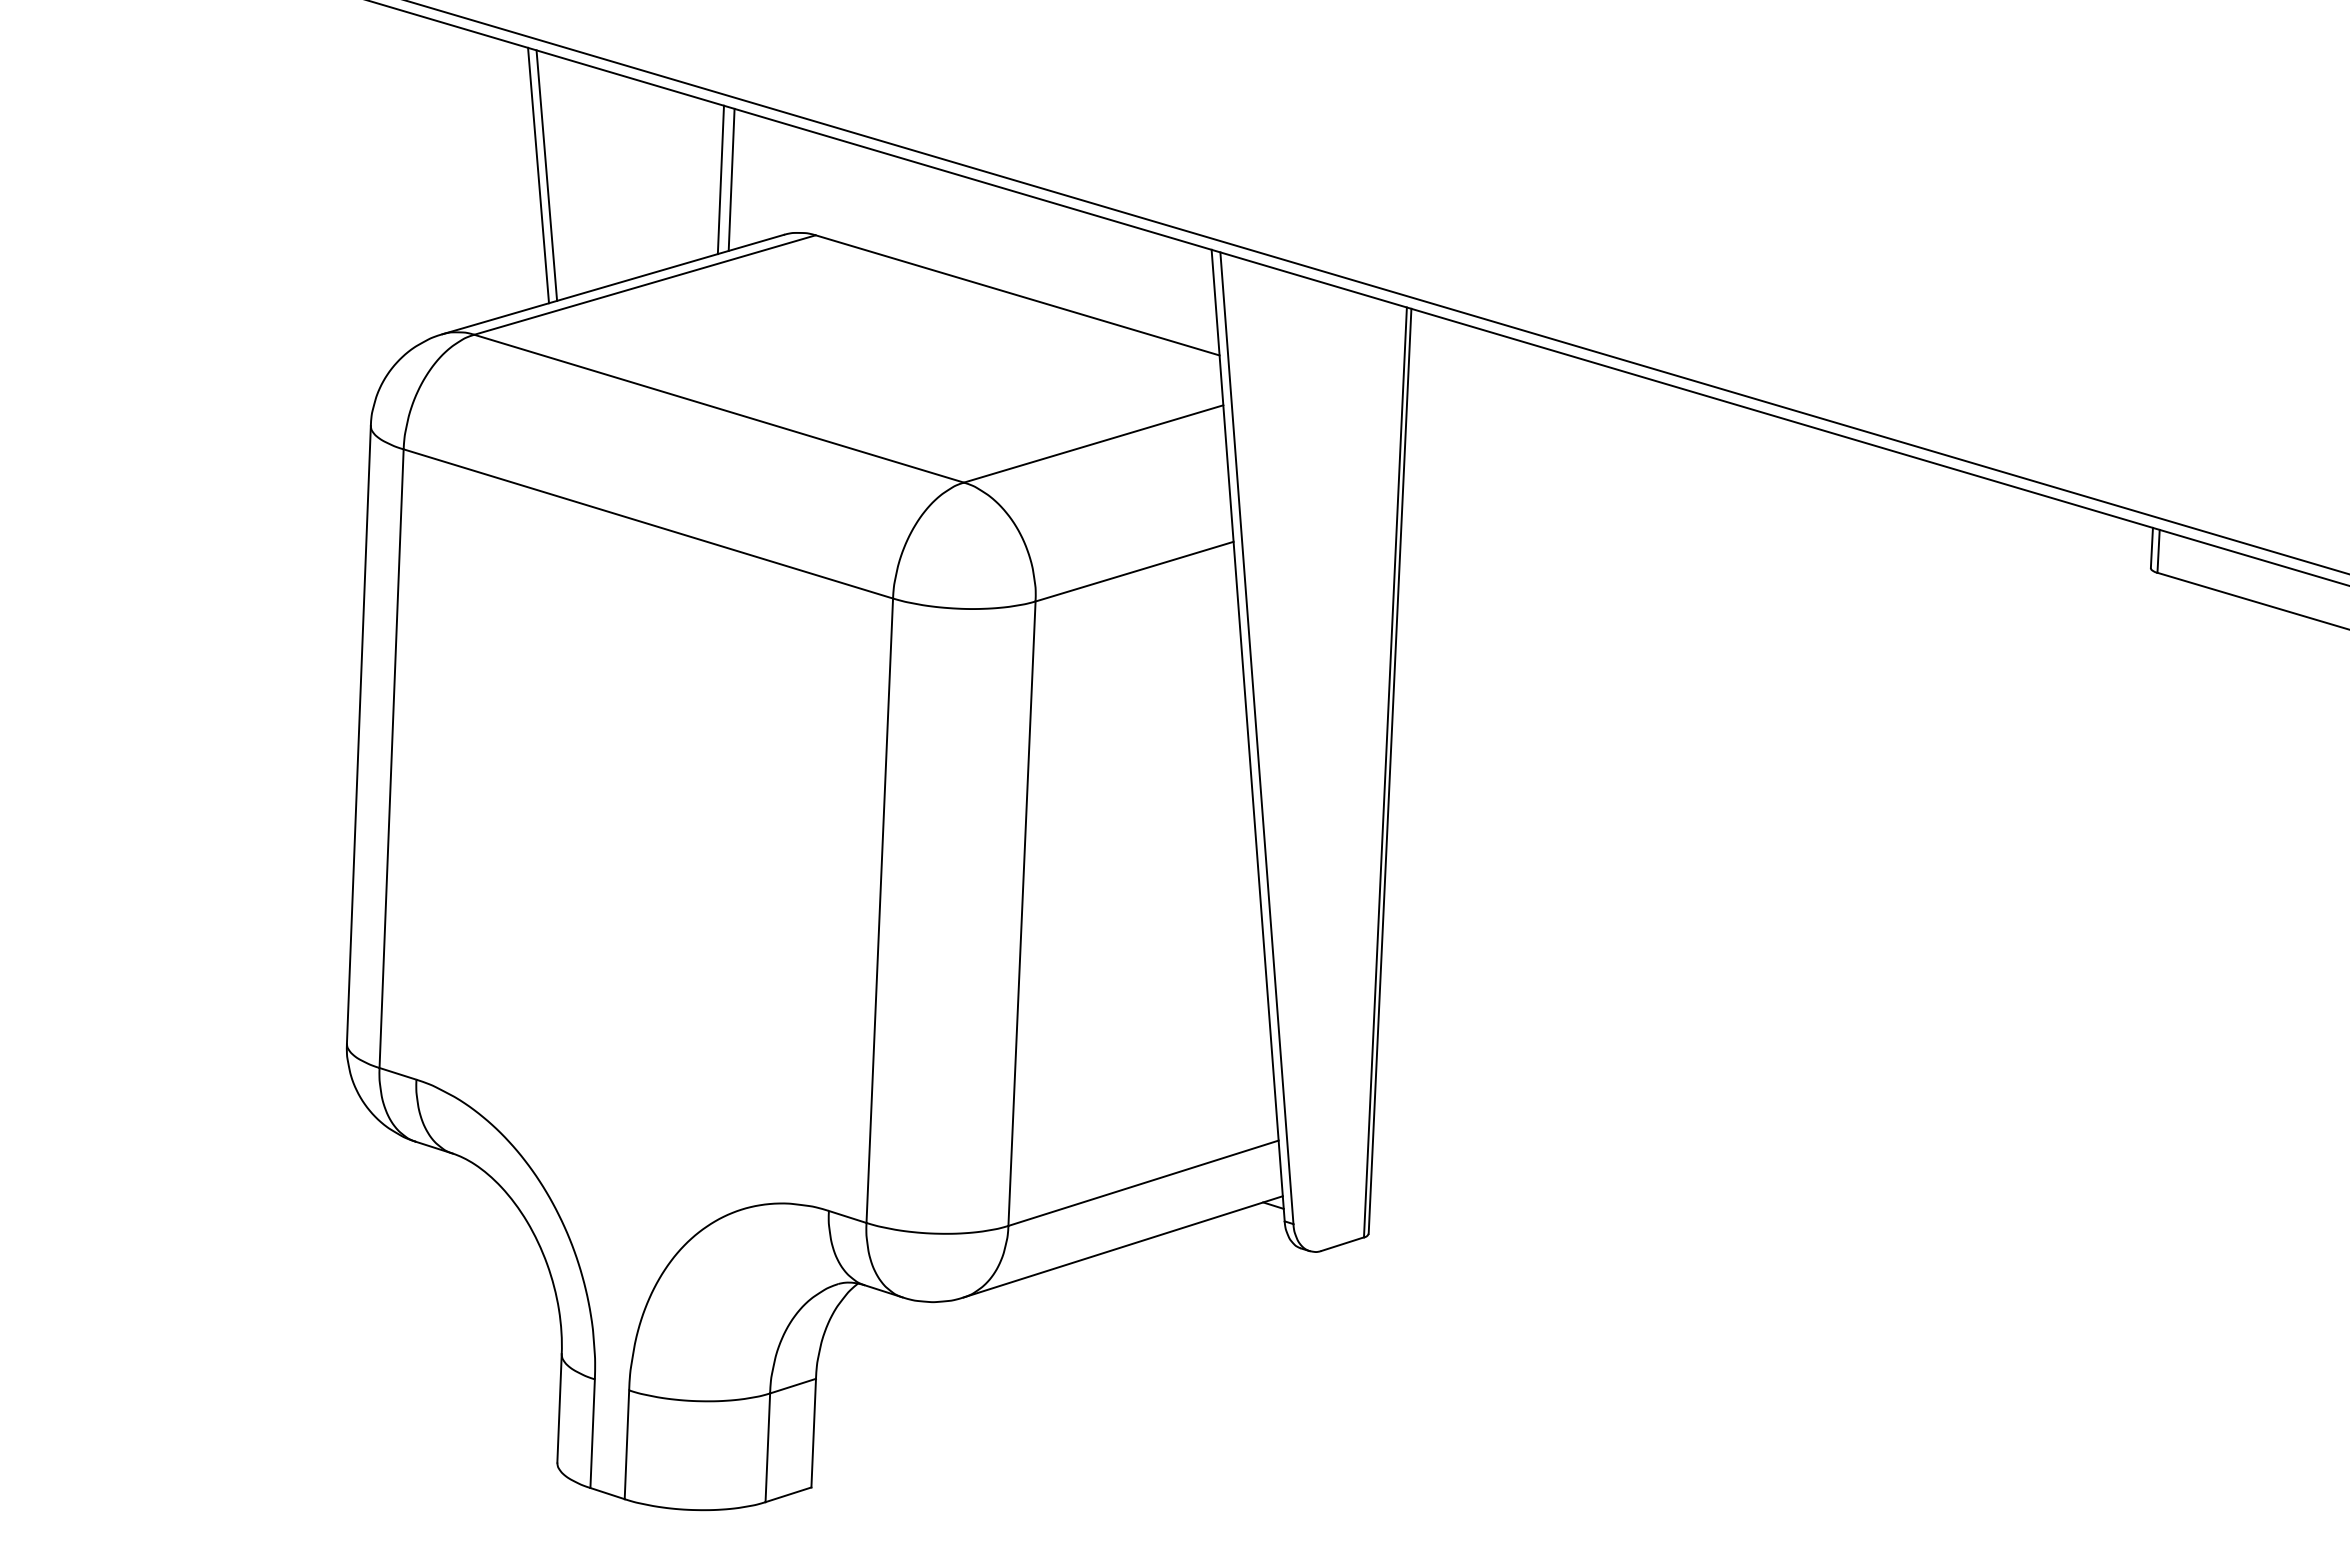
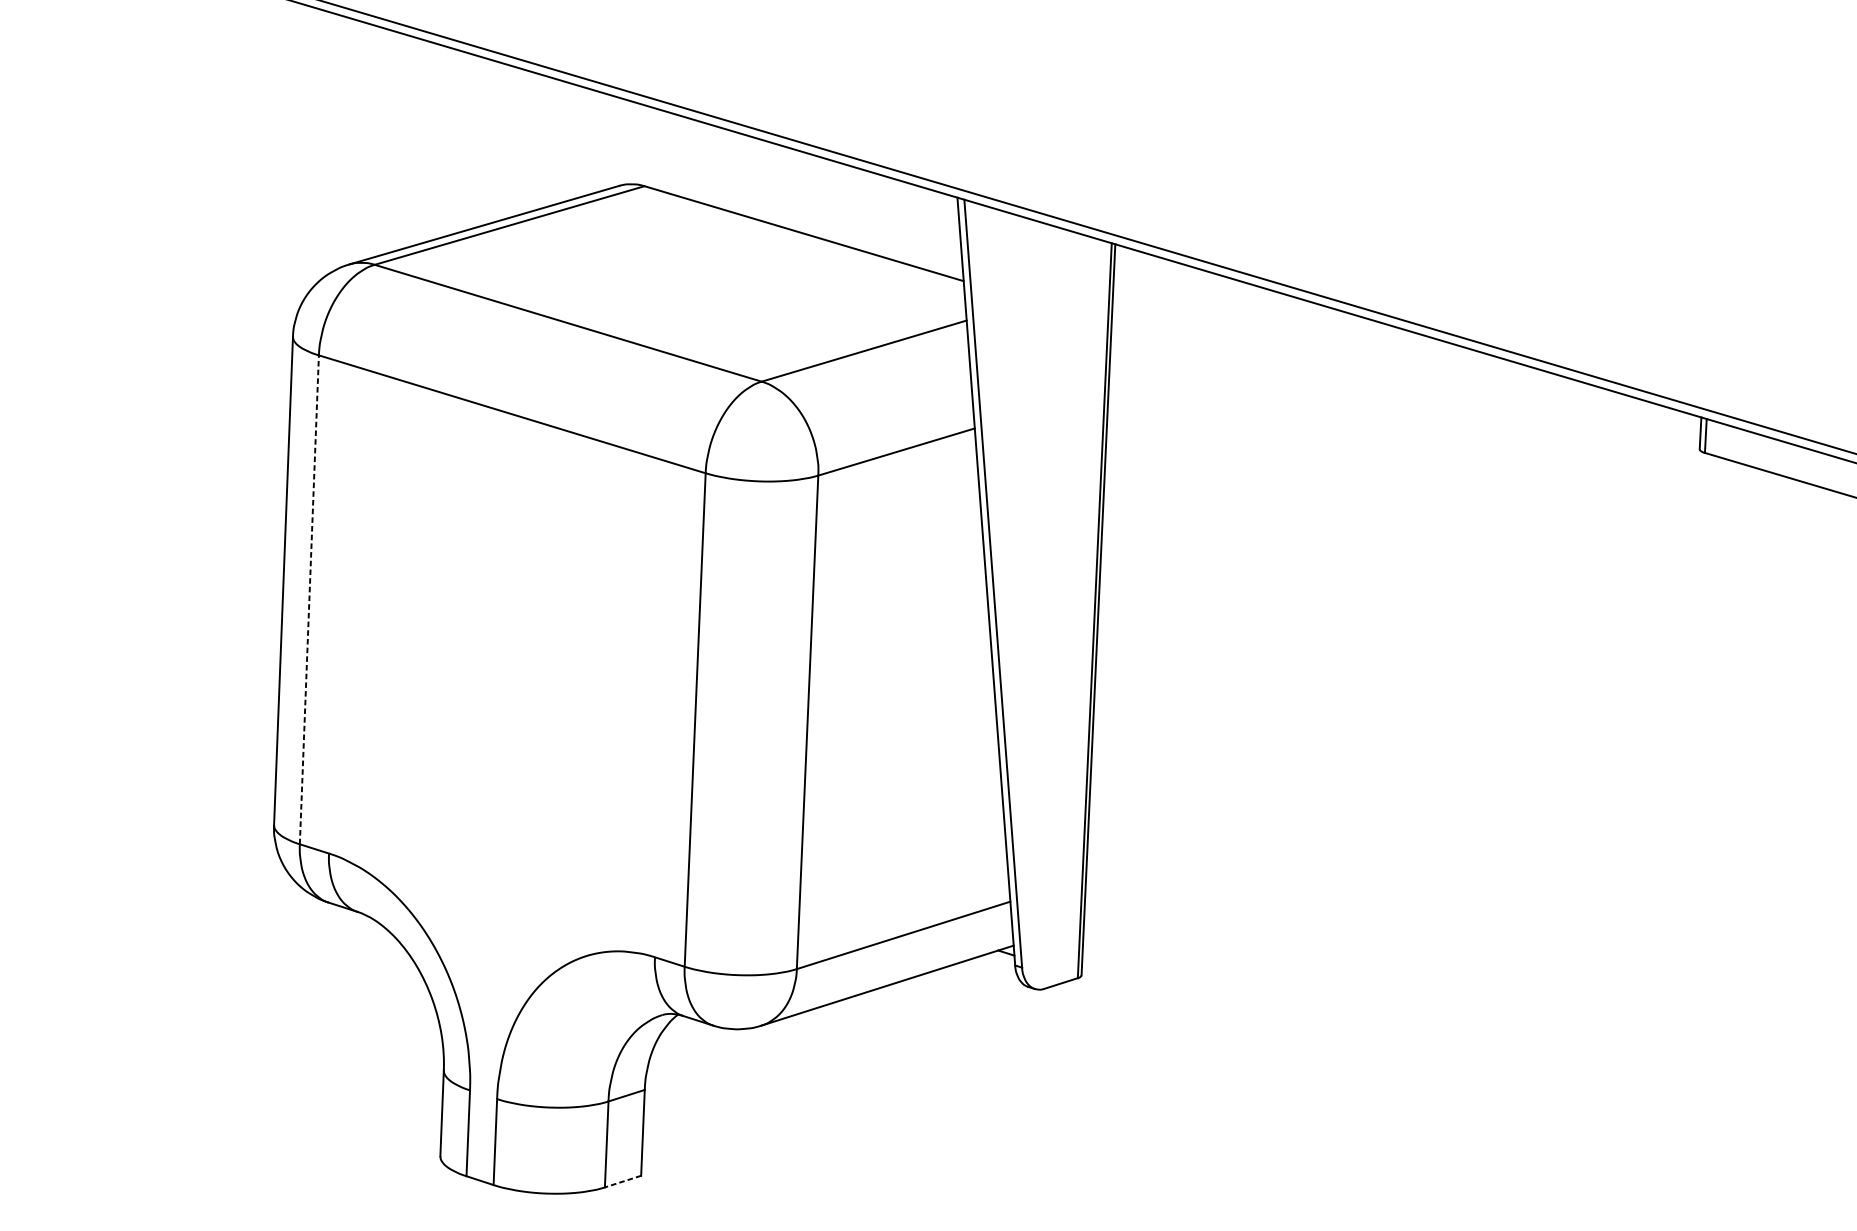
line: (538, 175) -> (425, 138), removed
line: (546, 175) -> (431, 138), removed
line: (720, 179) -> (569, 142), removed
line: (731, 179) -> (578, 142), removed
line: (391, 758) -> (309, 599), solid -> dashed
line: (788, 1494) -> (623, 1181), solid -> dashed

